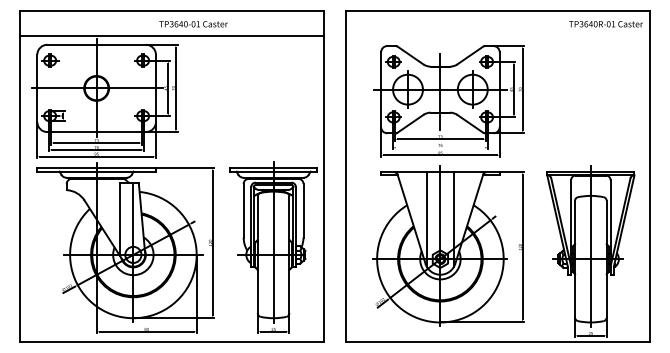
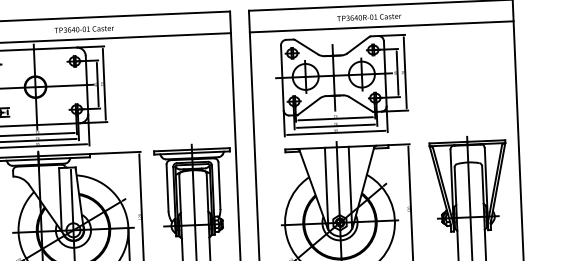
text: (193, 24) -> (84, 29), moved
text: (605, 24) -> (368, 17), moved
line: (497, 35) -> (381, 26), added
line: (439, 147) -> (335, 125), added

